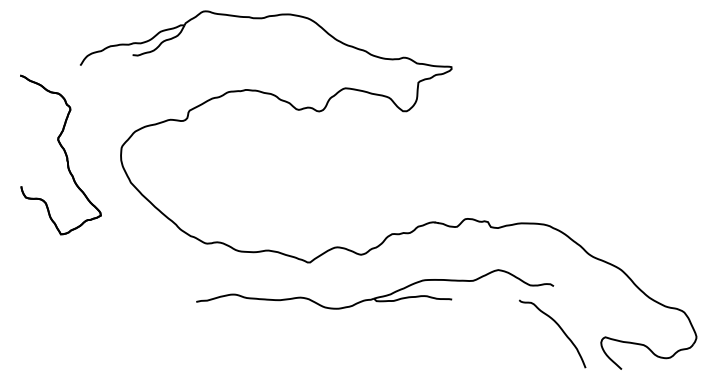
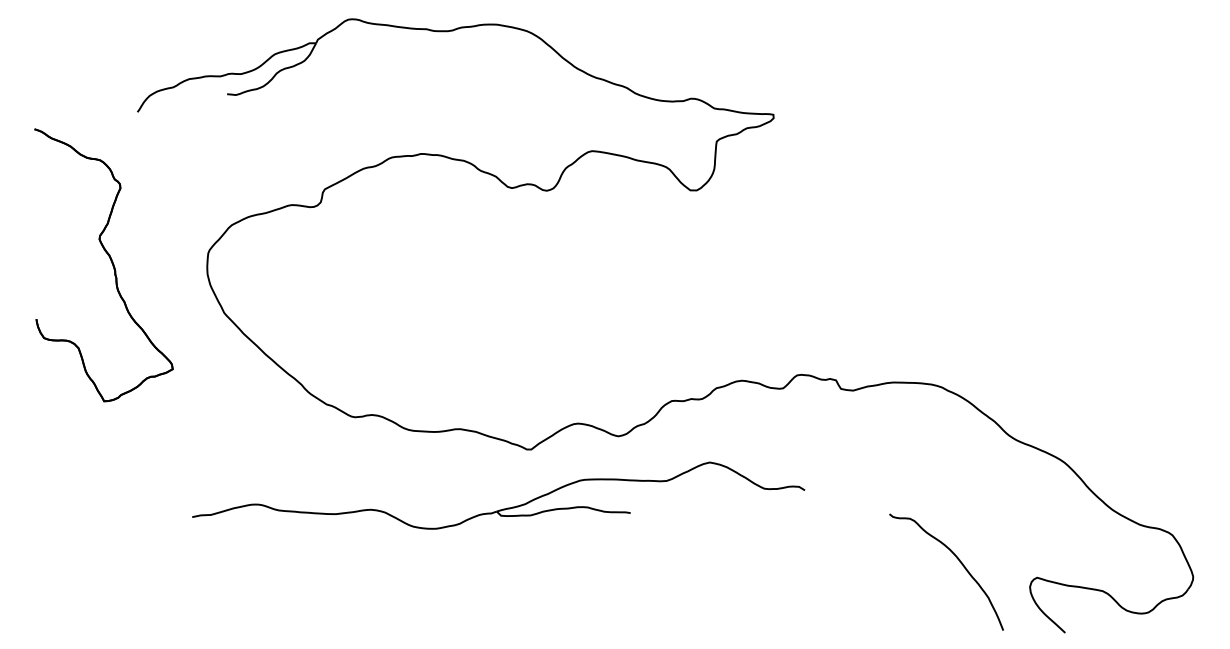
part: (377, 296) -> (502, 507), moved

